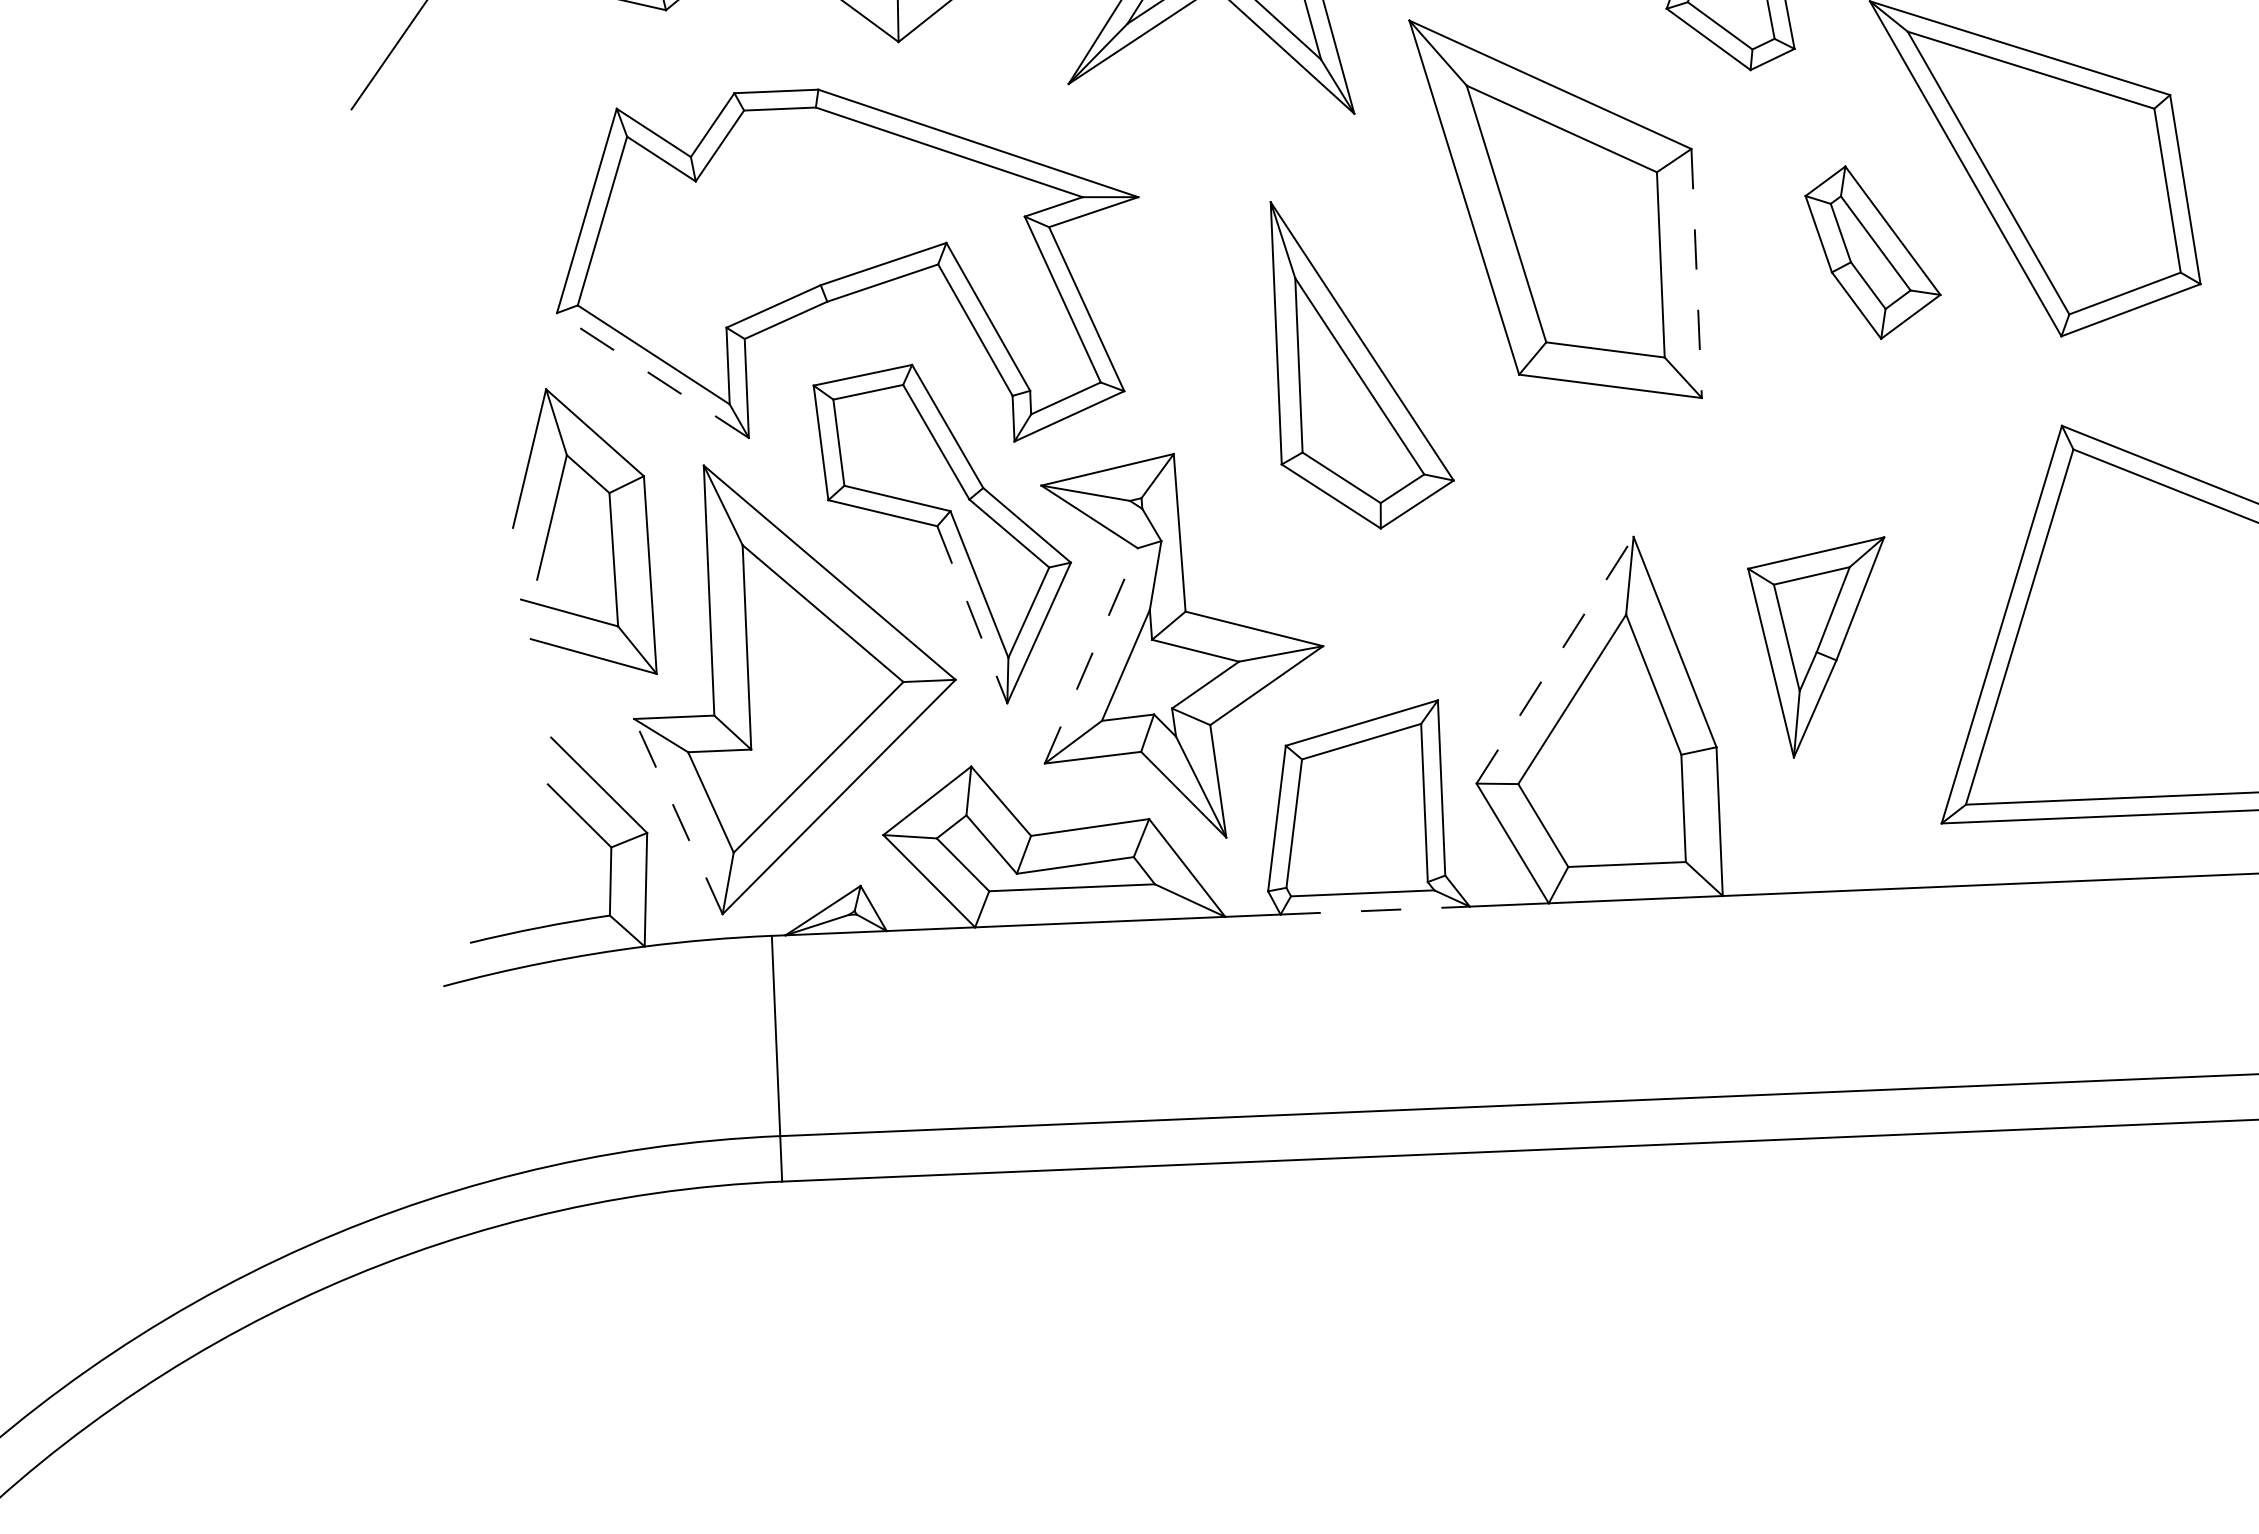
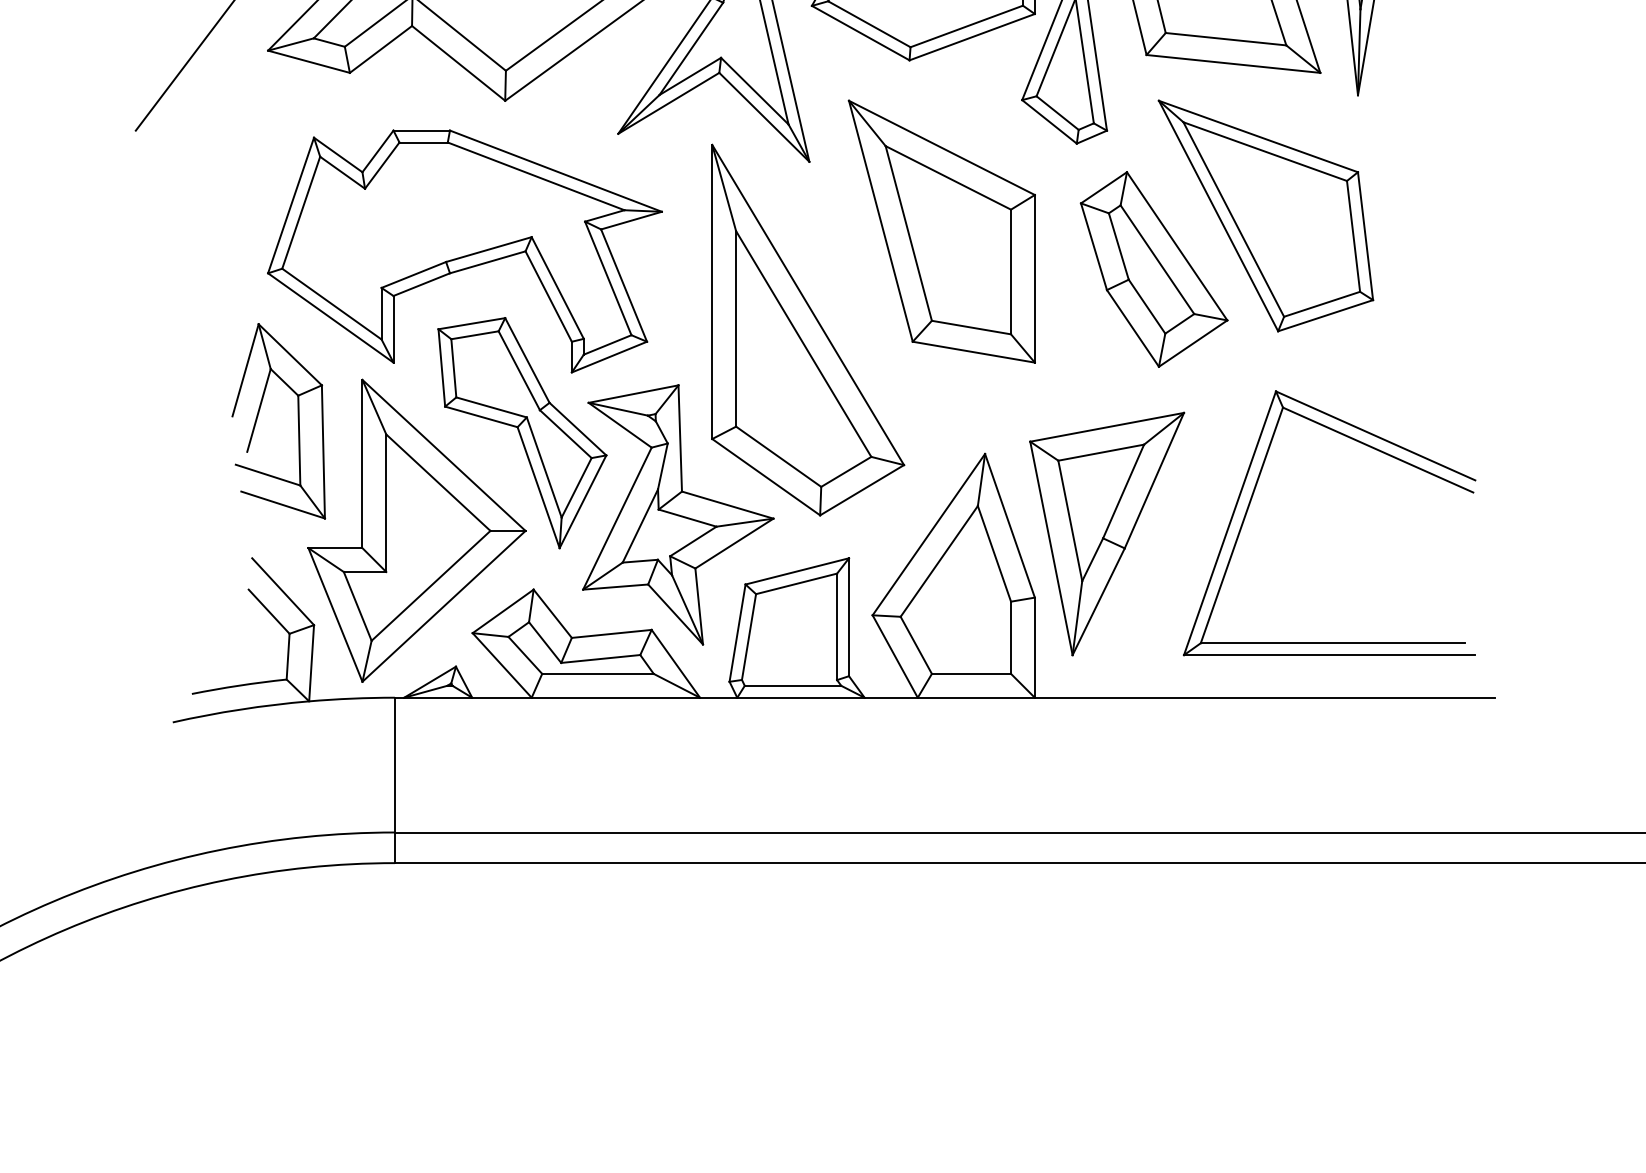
part: (1872, 252) -> (1153, 269), size x1.67
line: (1696, 273) -> (1034, 278), dashed -> solid
part: (1363, 362) -> (808, 329), size x1.67
line: (652, 374) -> (330, 317), dashed -> solid
line: (972, 616) -> (538, 488), dashed -> solid
part: (1820, 647) -> (1107, 533), size x1.67
line: (1091, 655) -> (617, 518), dashed -> solid
line: (1556, 660) -> (929, 534), dashed -> solid
line: (678, 815) -> (335, 614), dashed -> solid
line: (1374, 910) -> (800, 697), dashed -> solid

